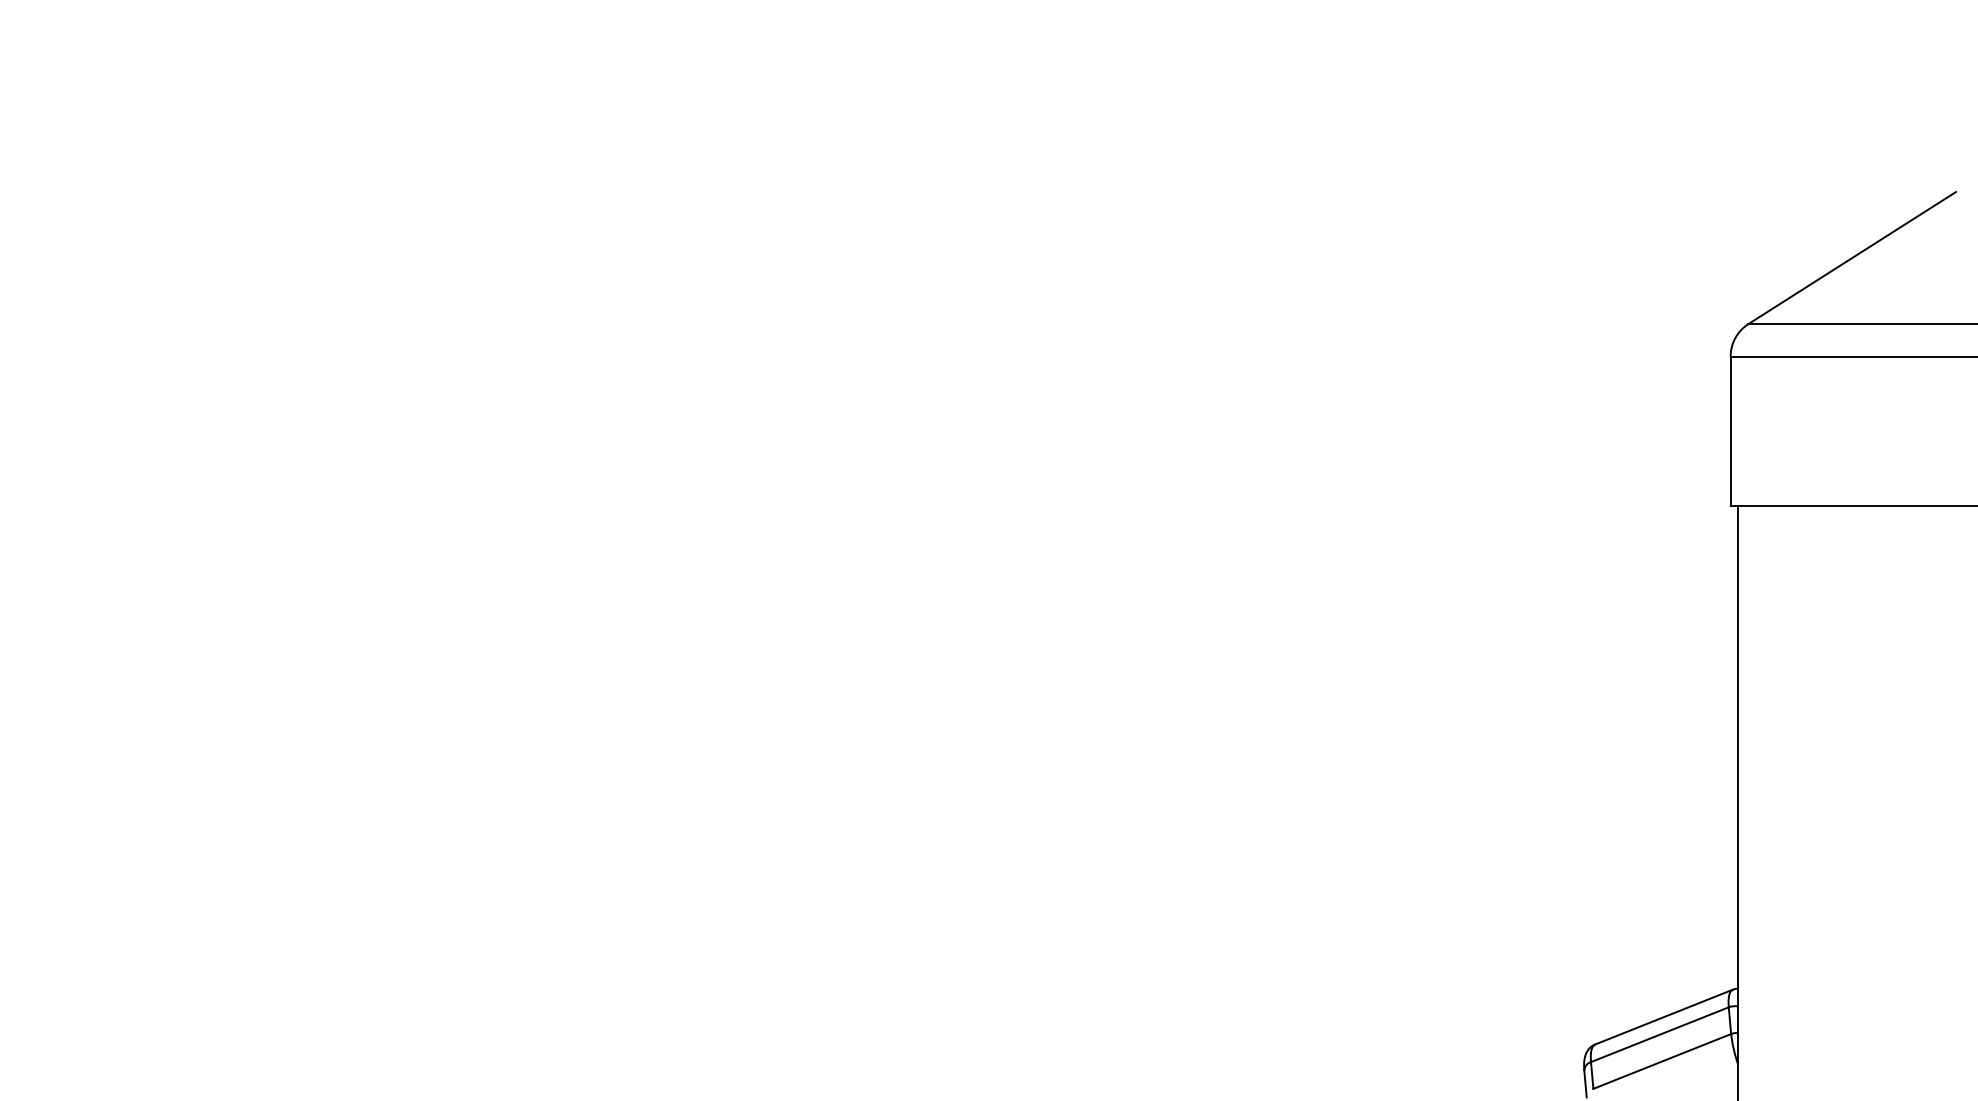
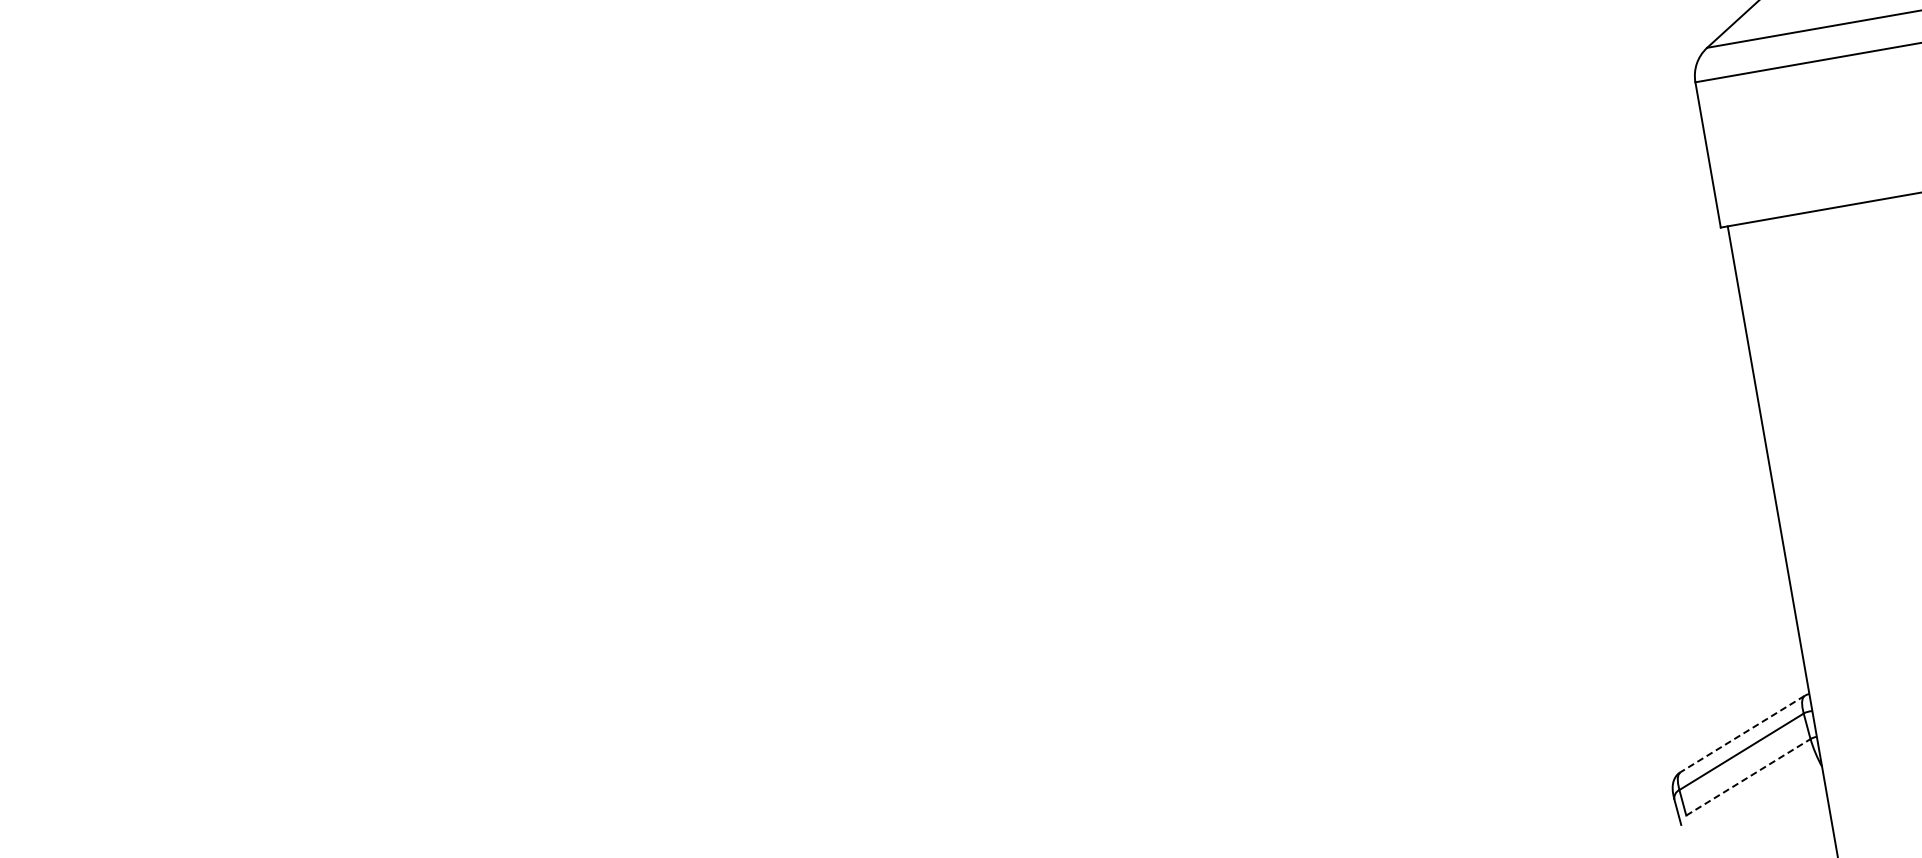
line: (1663, 1017) -> (1742, 734), solid -> dashed
line: (1662, 1061) -> (1748, 777), solid -> dashed

